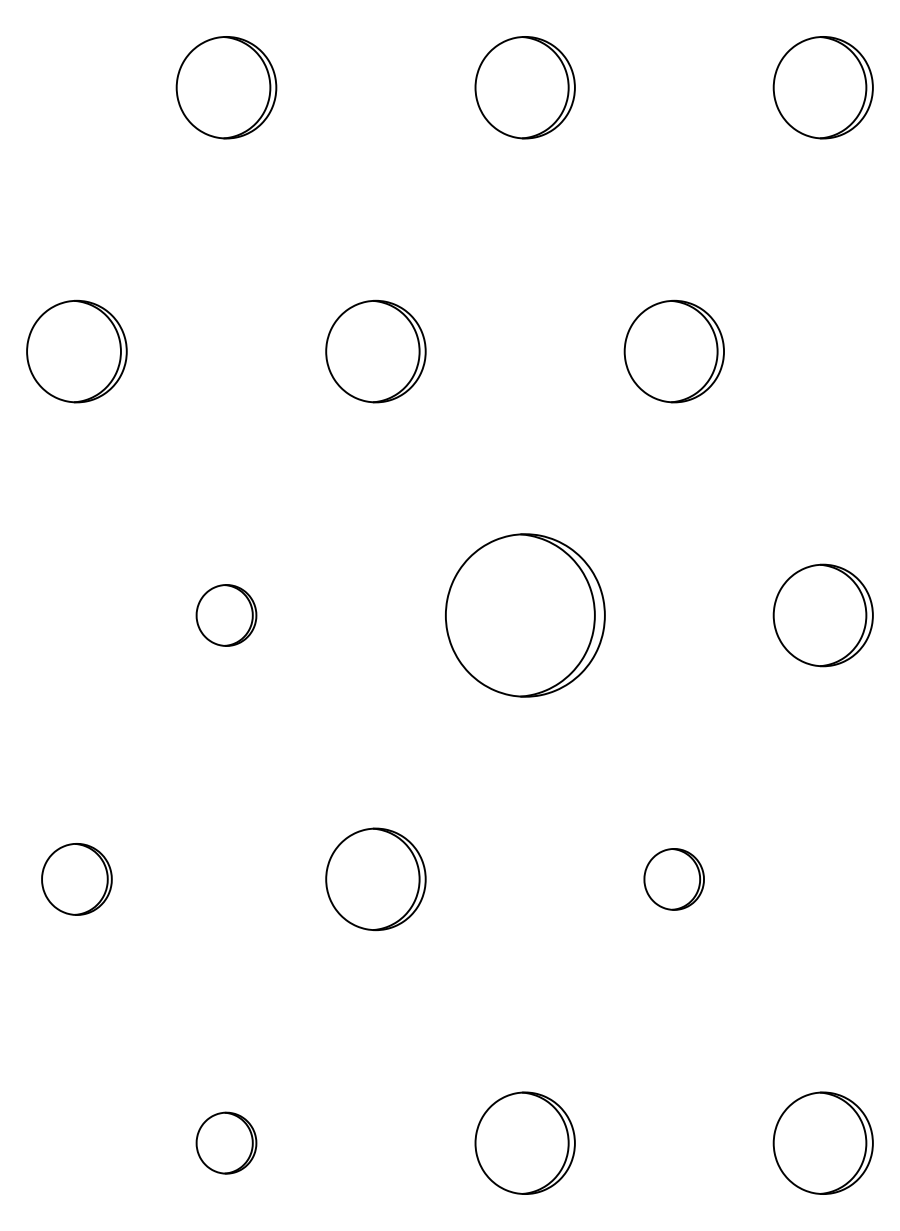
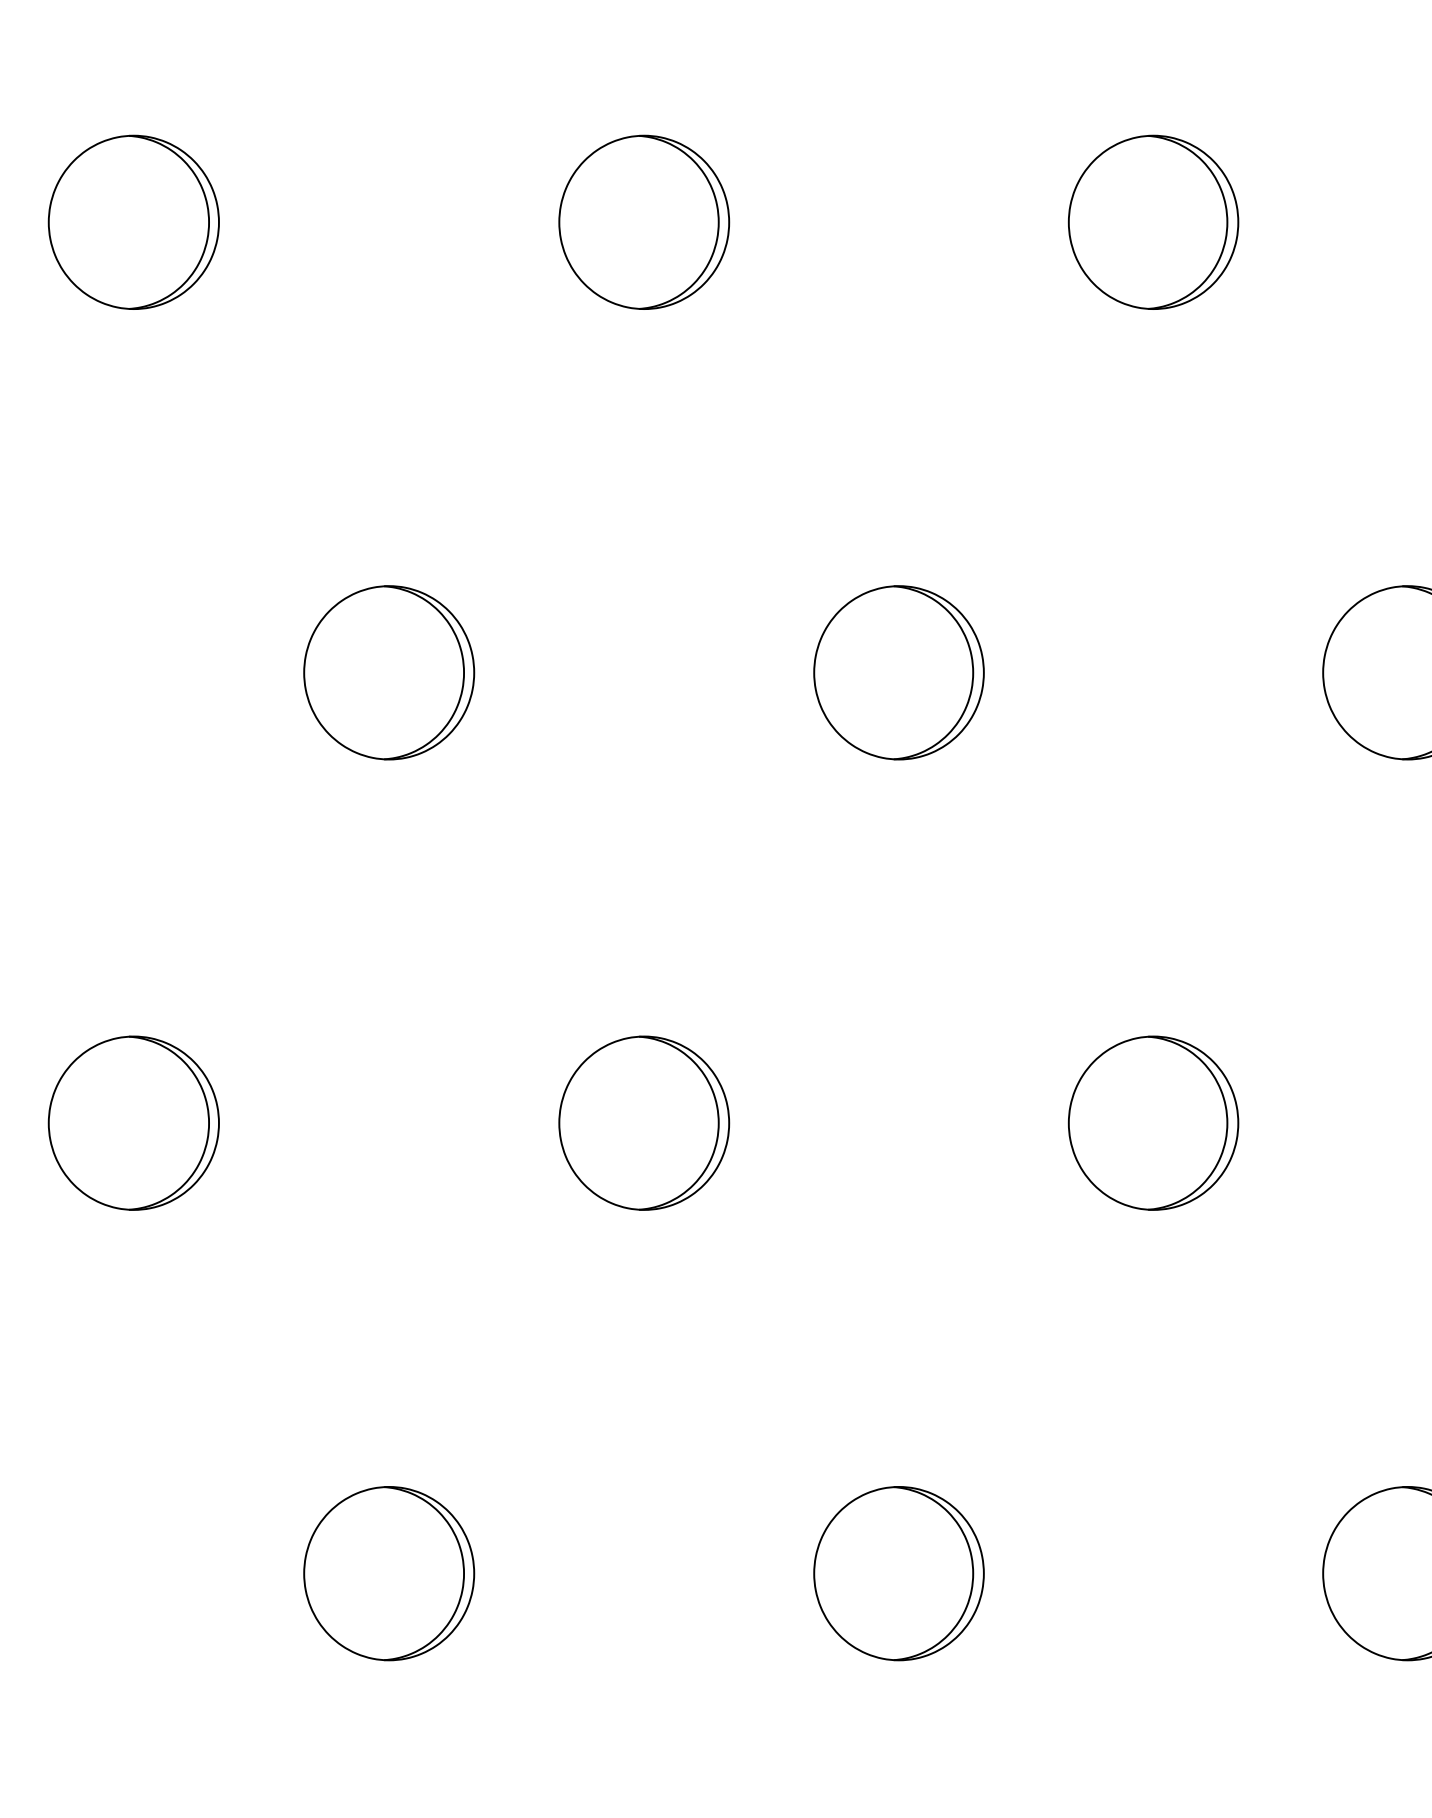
part: (226, 615) -> (389, 672), size x1.67
part: (524, 615) -> (897, 672), size x0.62
part: (76, 879) -> (133, 1123), size x1.43
part: (673, 879) -> (1152, 1123), size x1.67
part: (226, 1142) -> (389, 1572), size x1.67

